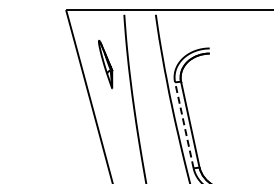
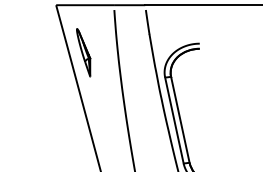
part: (105, 64) -> (83, 52), moved
line: (184, 125) -> (174, 120), dashed -> solid

